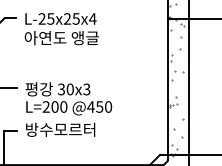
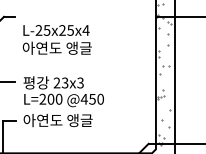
text: (60, 28) -> (56, 39), moved
text: (65, 88) -> (60, 82), 30x3 -> 23x3
text: (62, 129) -> (57, 120), 방수모르터 -> 아연도 앵글

